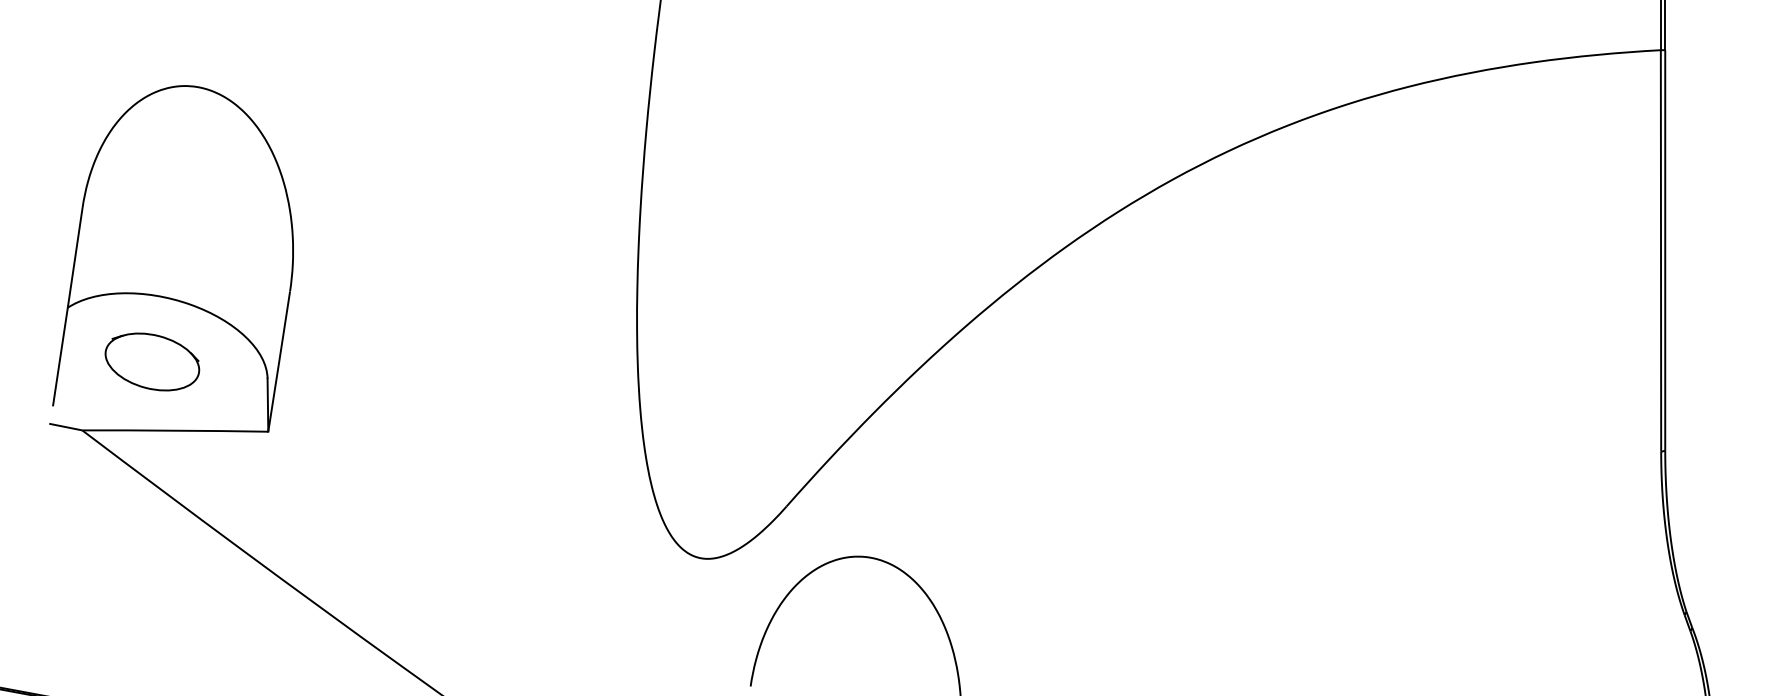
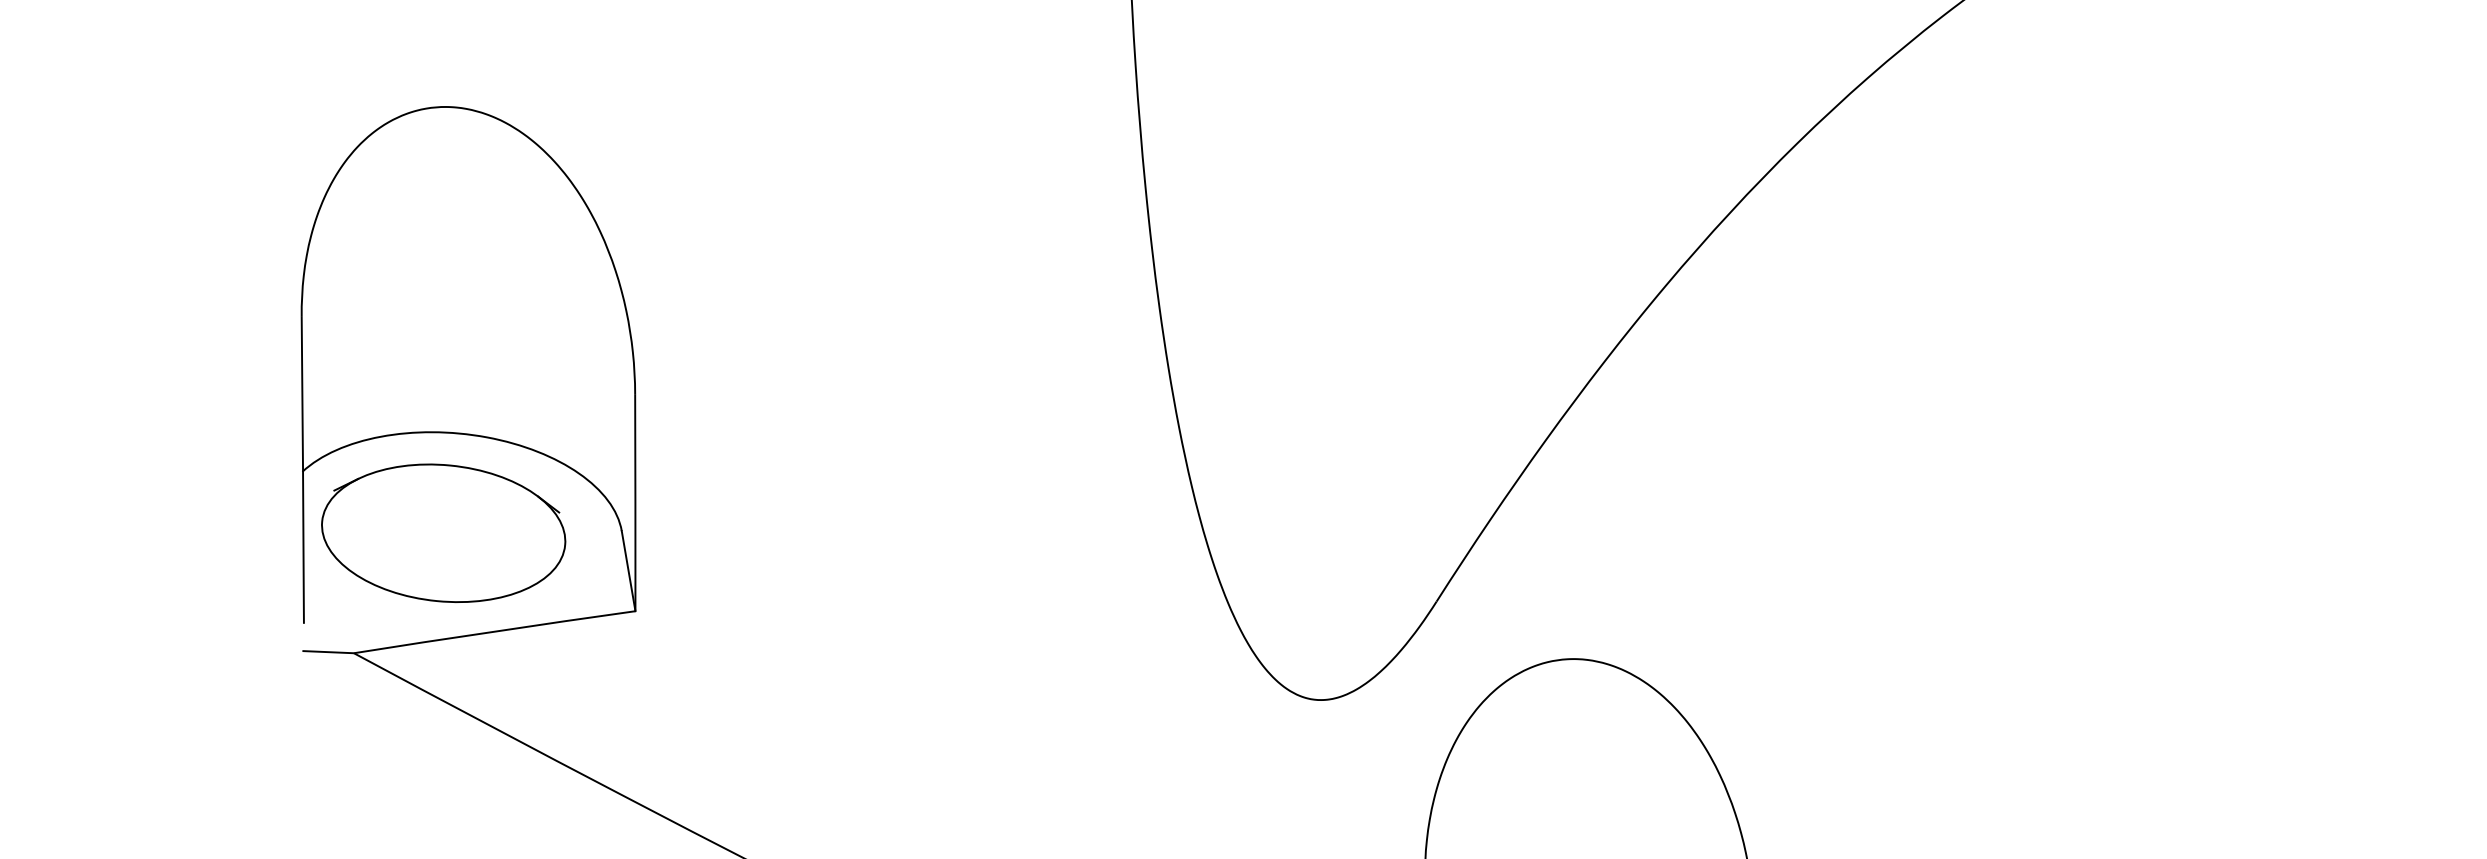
part: (152, 361) -> (443, 532), size x1.67

